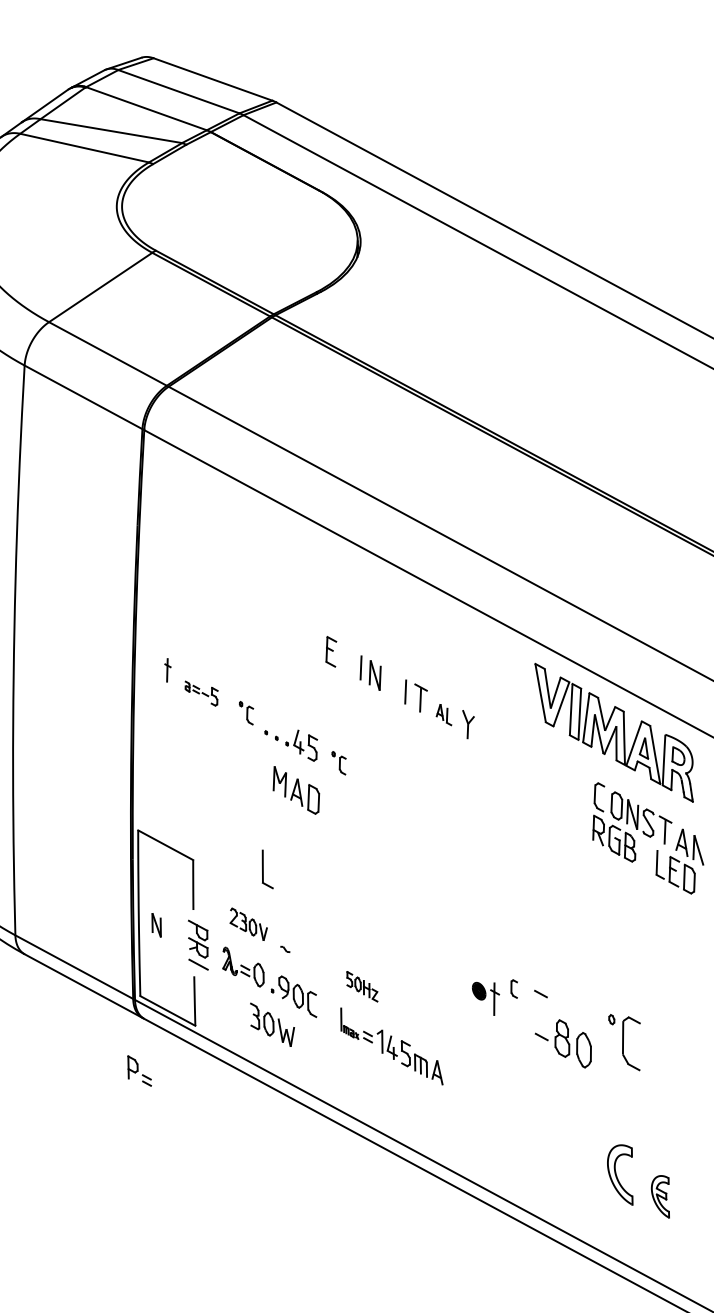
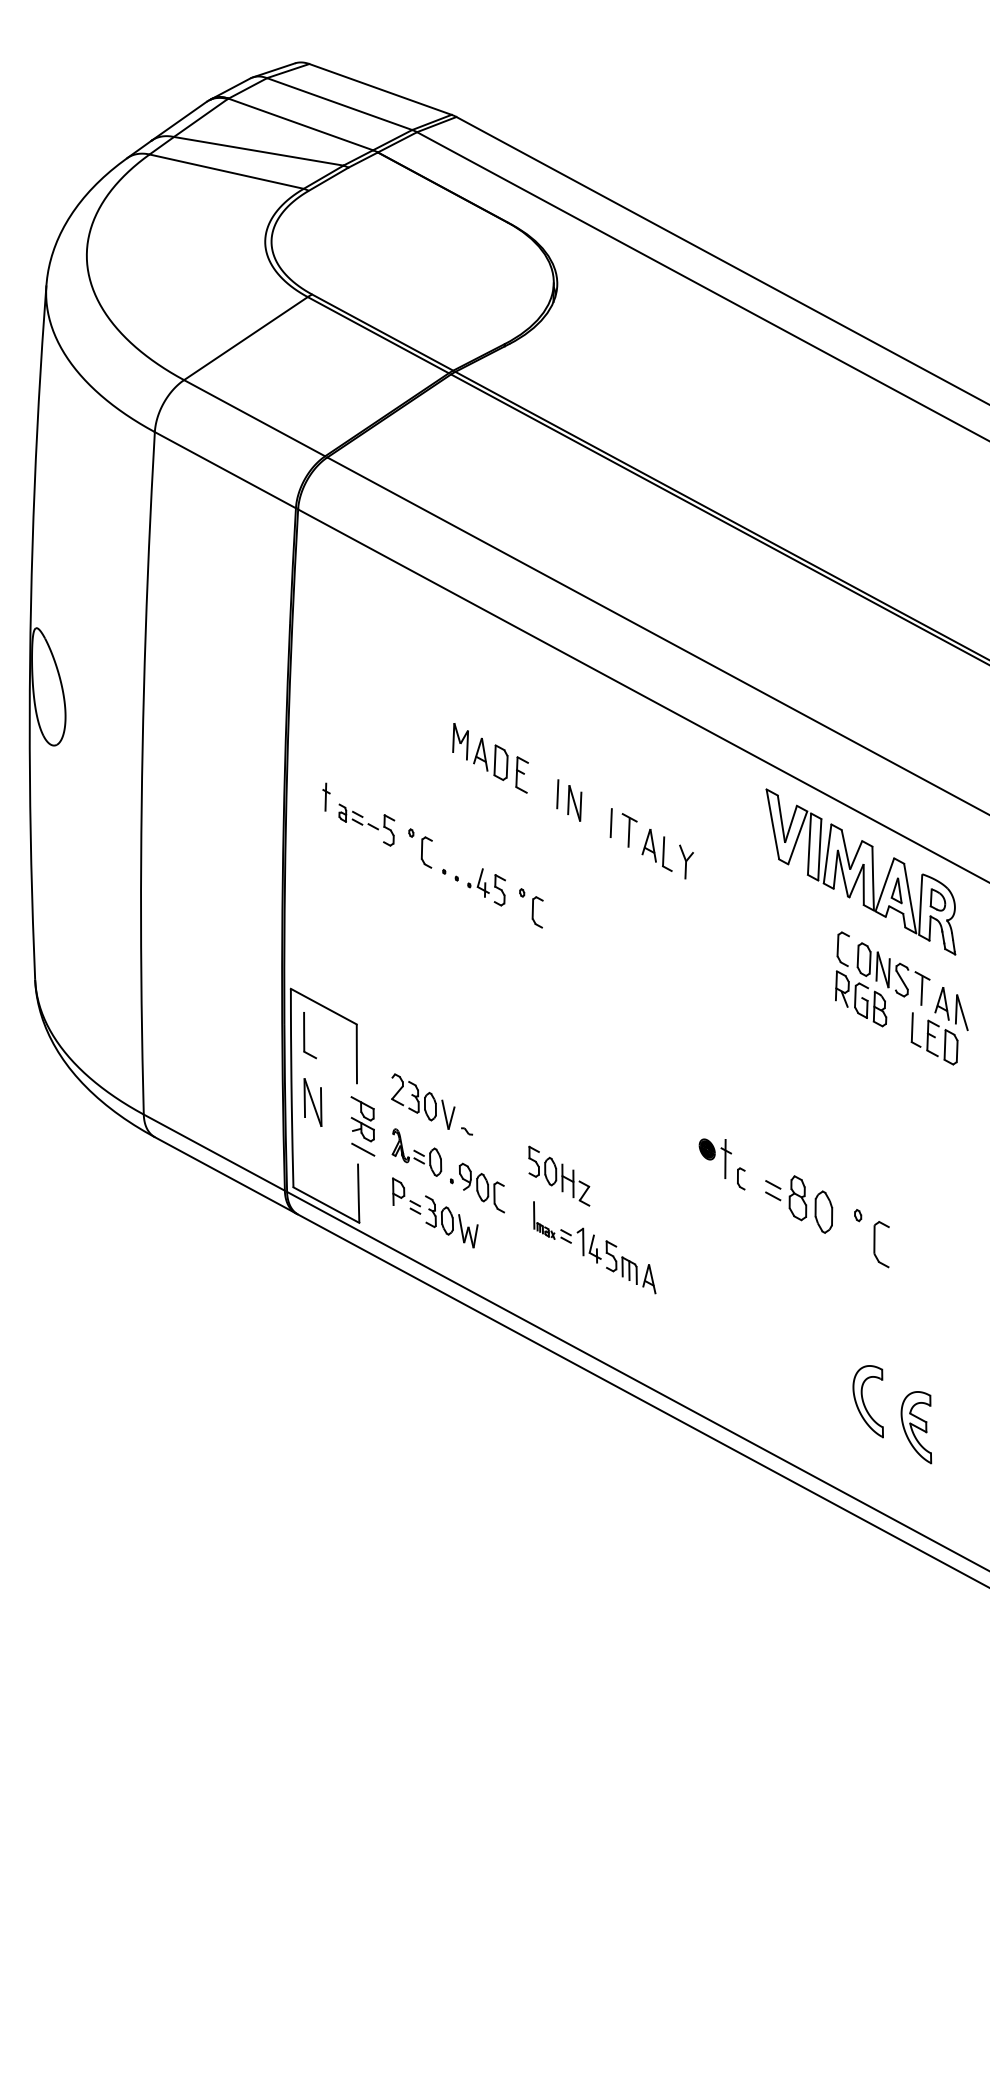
part: (201, 693) -> (366, 824), size x1.43
part: (246, 713) -> (420, 848), size x1.43
part: (443, 714) -> (656, 850), size x1.67
part: (339, 763) -> (531, 908), size x1.43
part: (296, 790) -> (480, 751), moved
part: (267, 869) -> (309, 1035), moved
part: (248, 924) -> (423, 1101), size x1.43
part: (156, 925) -> (312, 1102), size x1.67
part: (362, 986) -> (559, 1175), size x1.67
part: (485, 998) -> (714, 1158), moved
part: (563, 1043) -> (799, 1204), moved
part: (631, 1043) -> (881, 1244), size x0.71
part: (139, 1070) -> (406, 1195), moved
part: (660, 1196) -> (916, 1427), size x1.43

